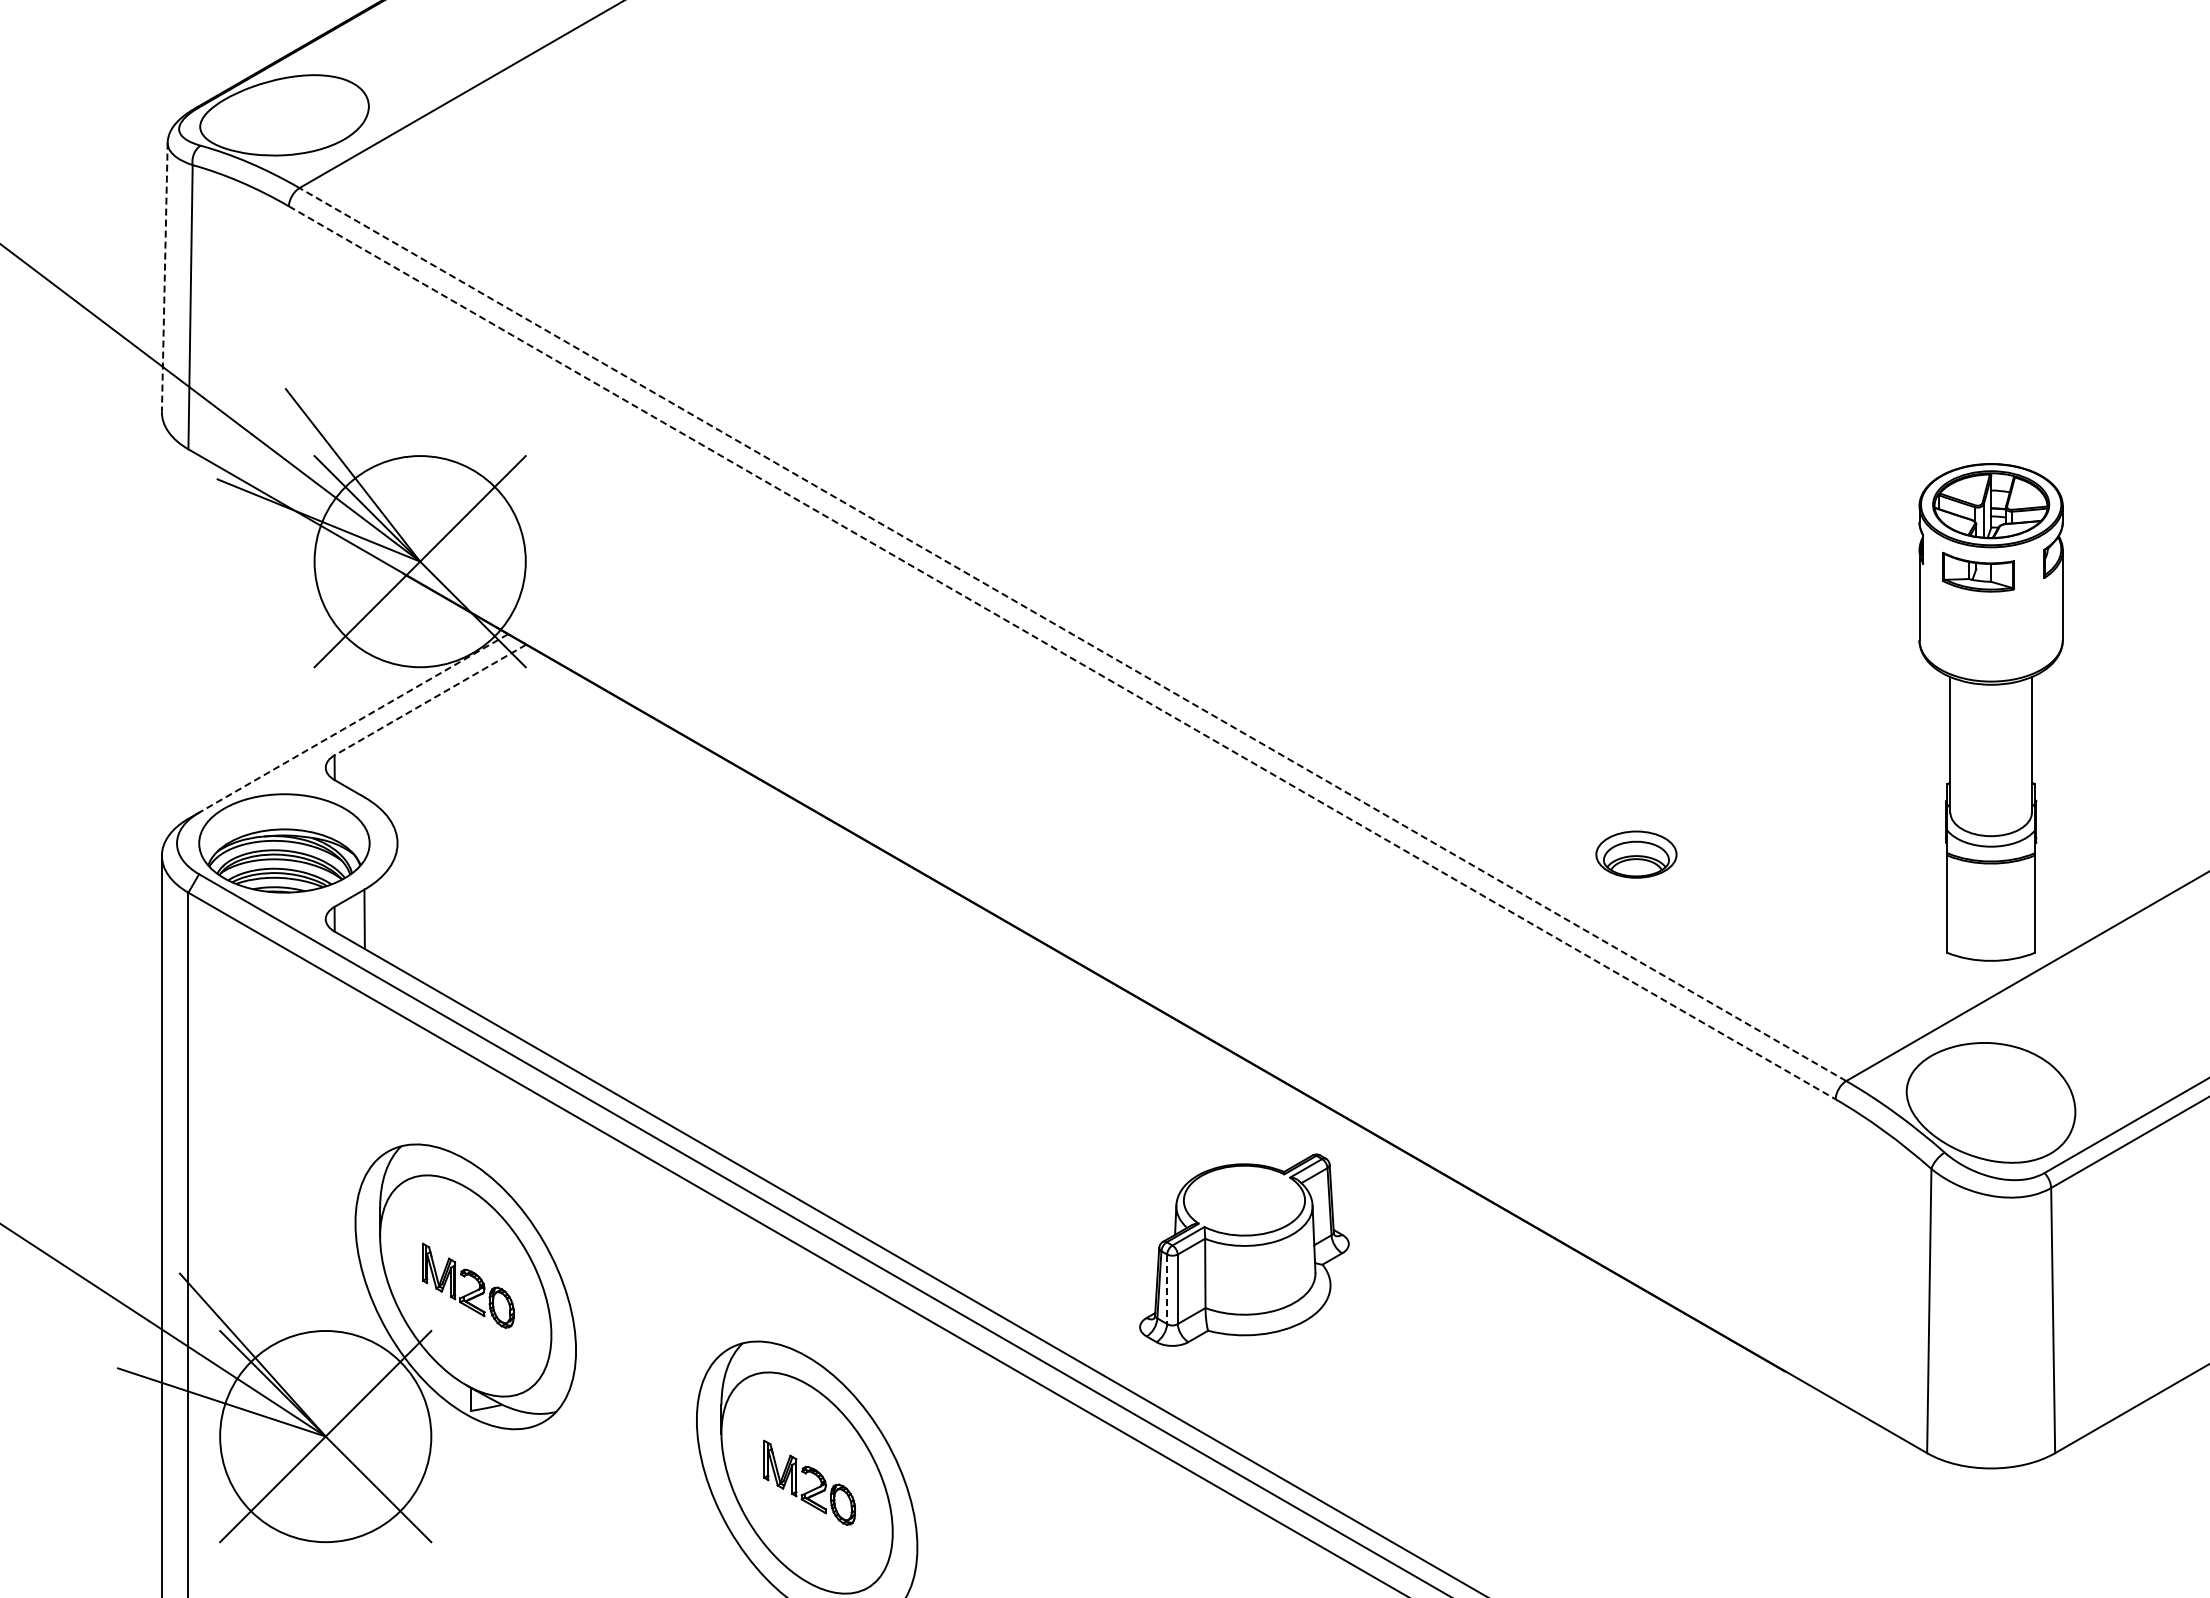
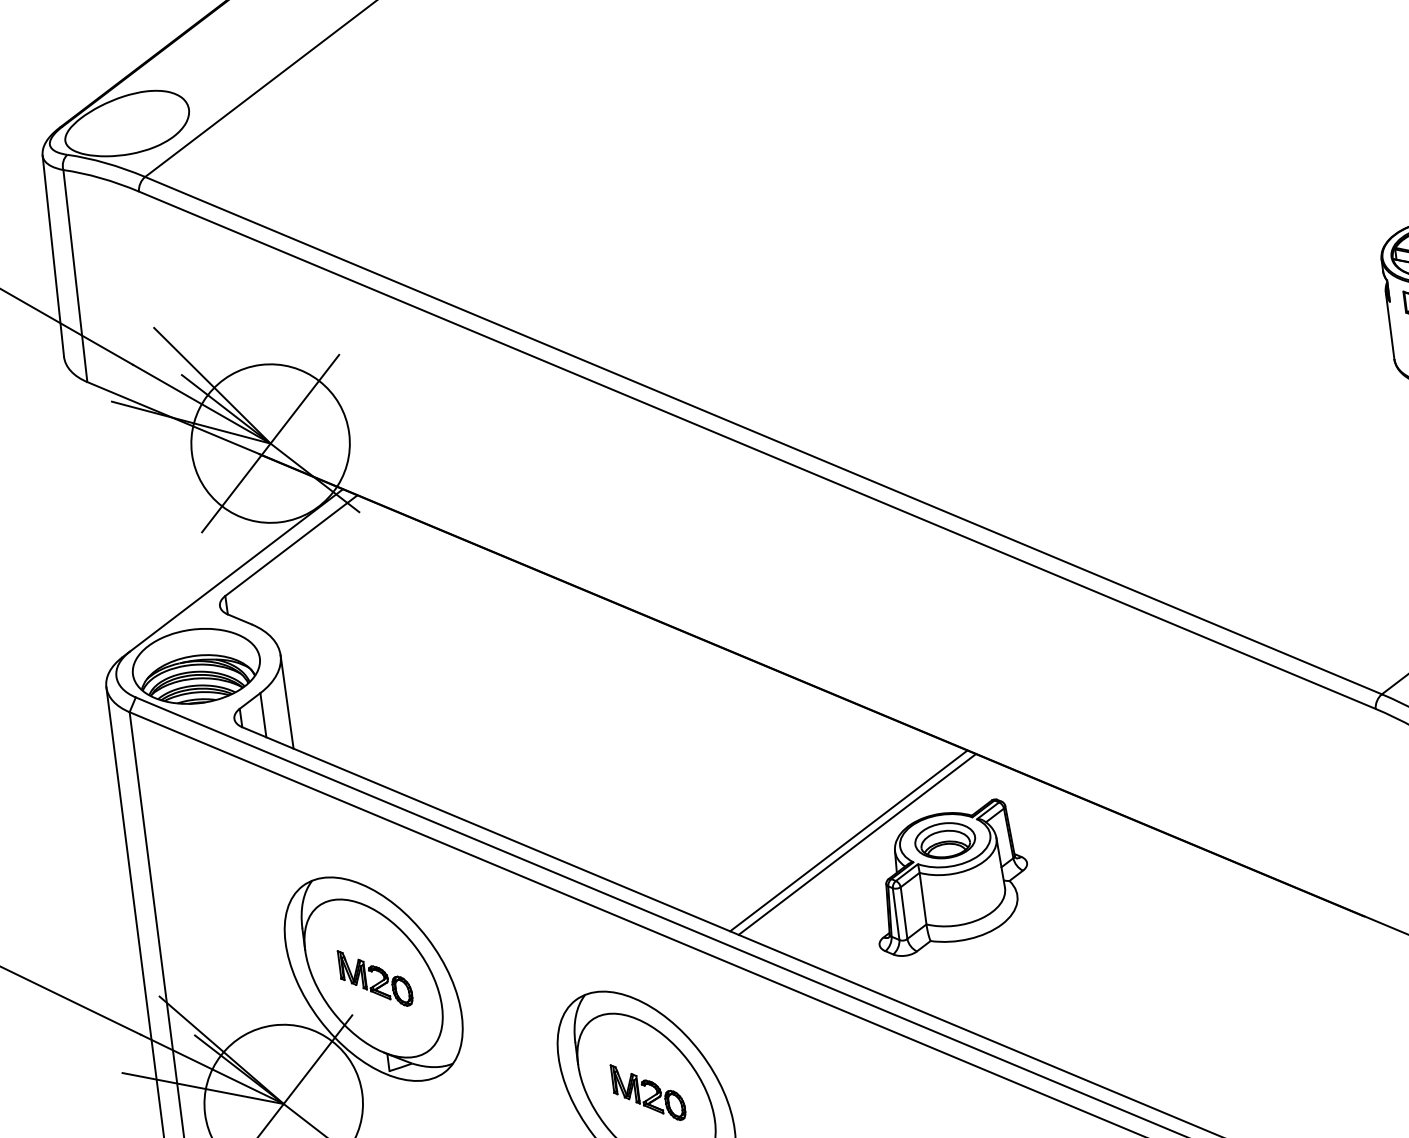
line: (164, 277) -> (53, 256), dashed -> solid
line: (1072, 634) -> (763, 435), dashed -> solid
line: (1062, 652) -> (757, 449), dashed -> solid
line: (430, 700) -> (291, 546), dashed -> solid
line: (353, 723) -> (236, 570), dashed -> solid
part: (1636, 854) -> (945, 840), moved
line: (397, 905) -> (286, 701), added
line: (1116, 1184) -> (848, 840), added
line: (1127, 1190) -> (857, 844), added
line: (1167, 1289) -> (896, 914), dashed -> solid

